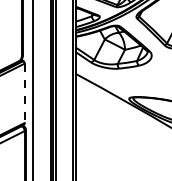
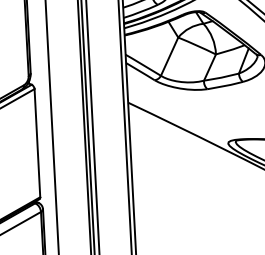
line: (24, 93) -> (37, 143), dashed -> solid

